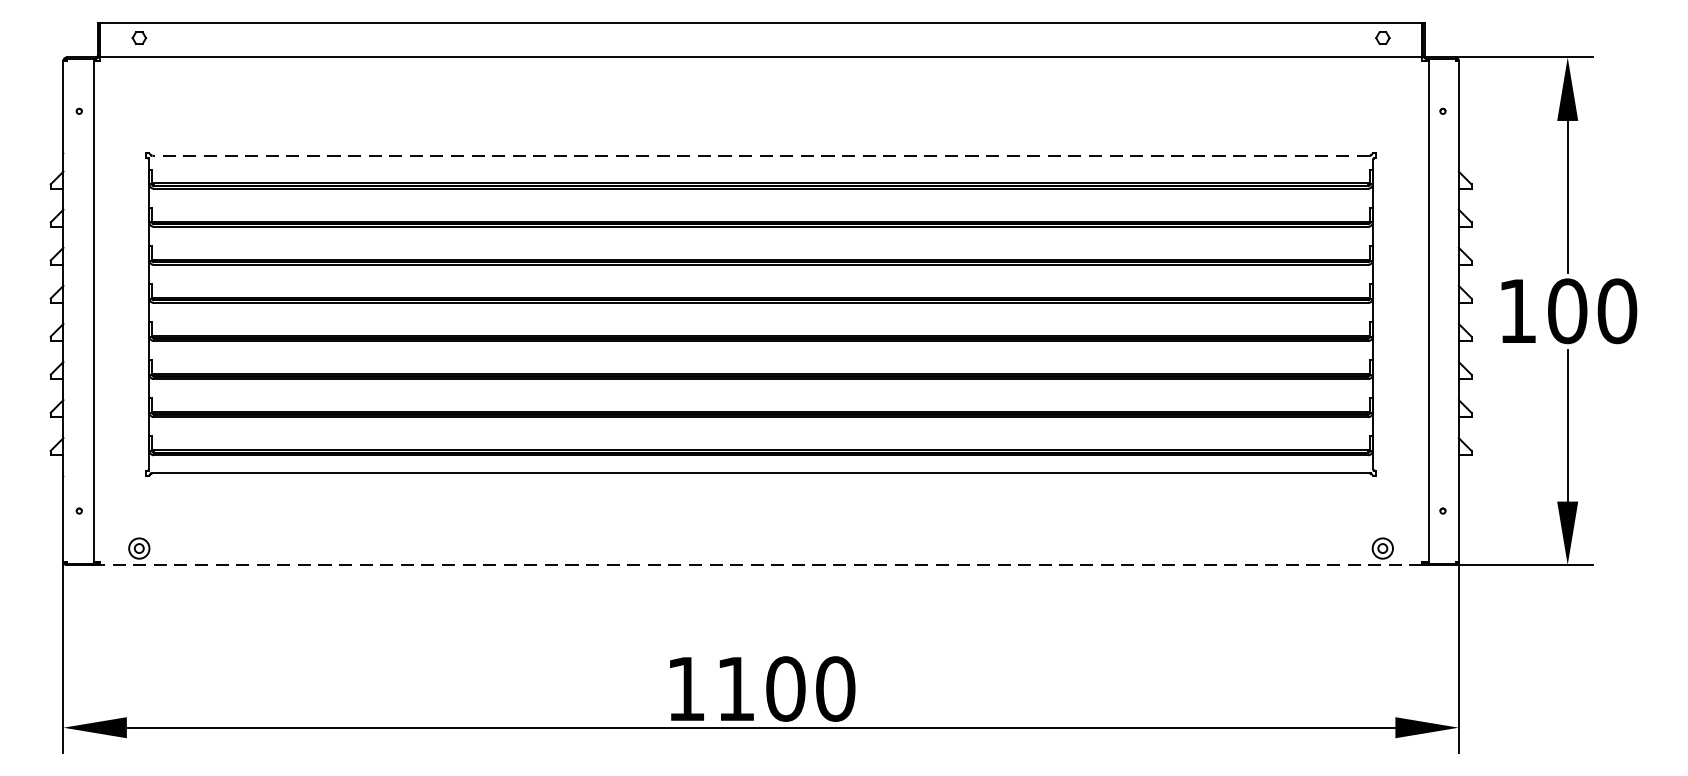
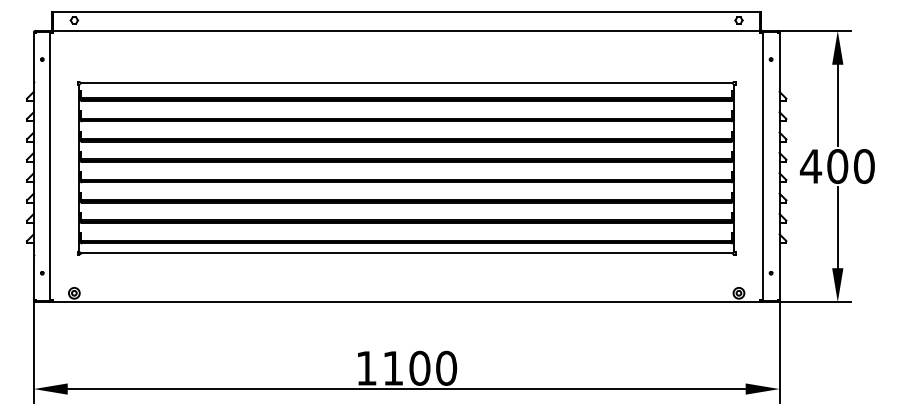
line: (760, 155) -> (406, 83), dashed -> solid
text: (1518, 311) -> (811, 166), 100 -> 400
line: (760, 565) -> (406, 302), dashed -> solid

